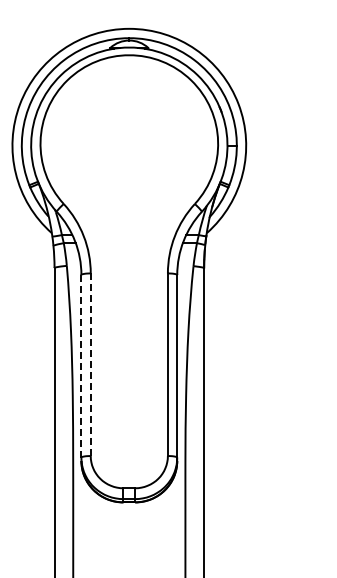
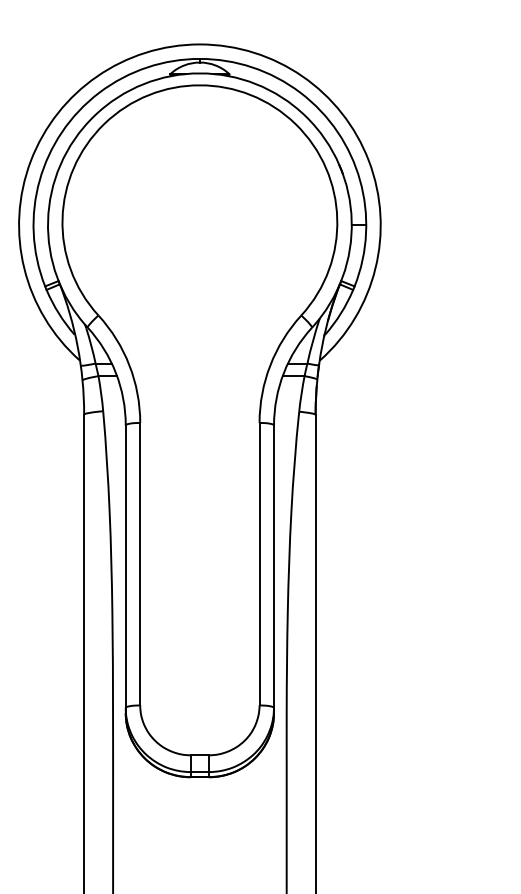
line: (90, 365) -> (139, 565), dashed -> solid
line: (81, 367) -> (125, 568), dashed -> solid

